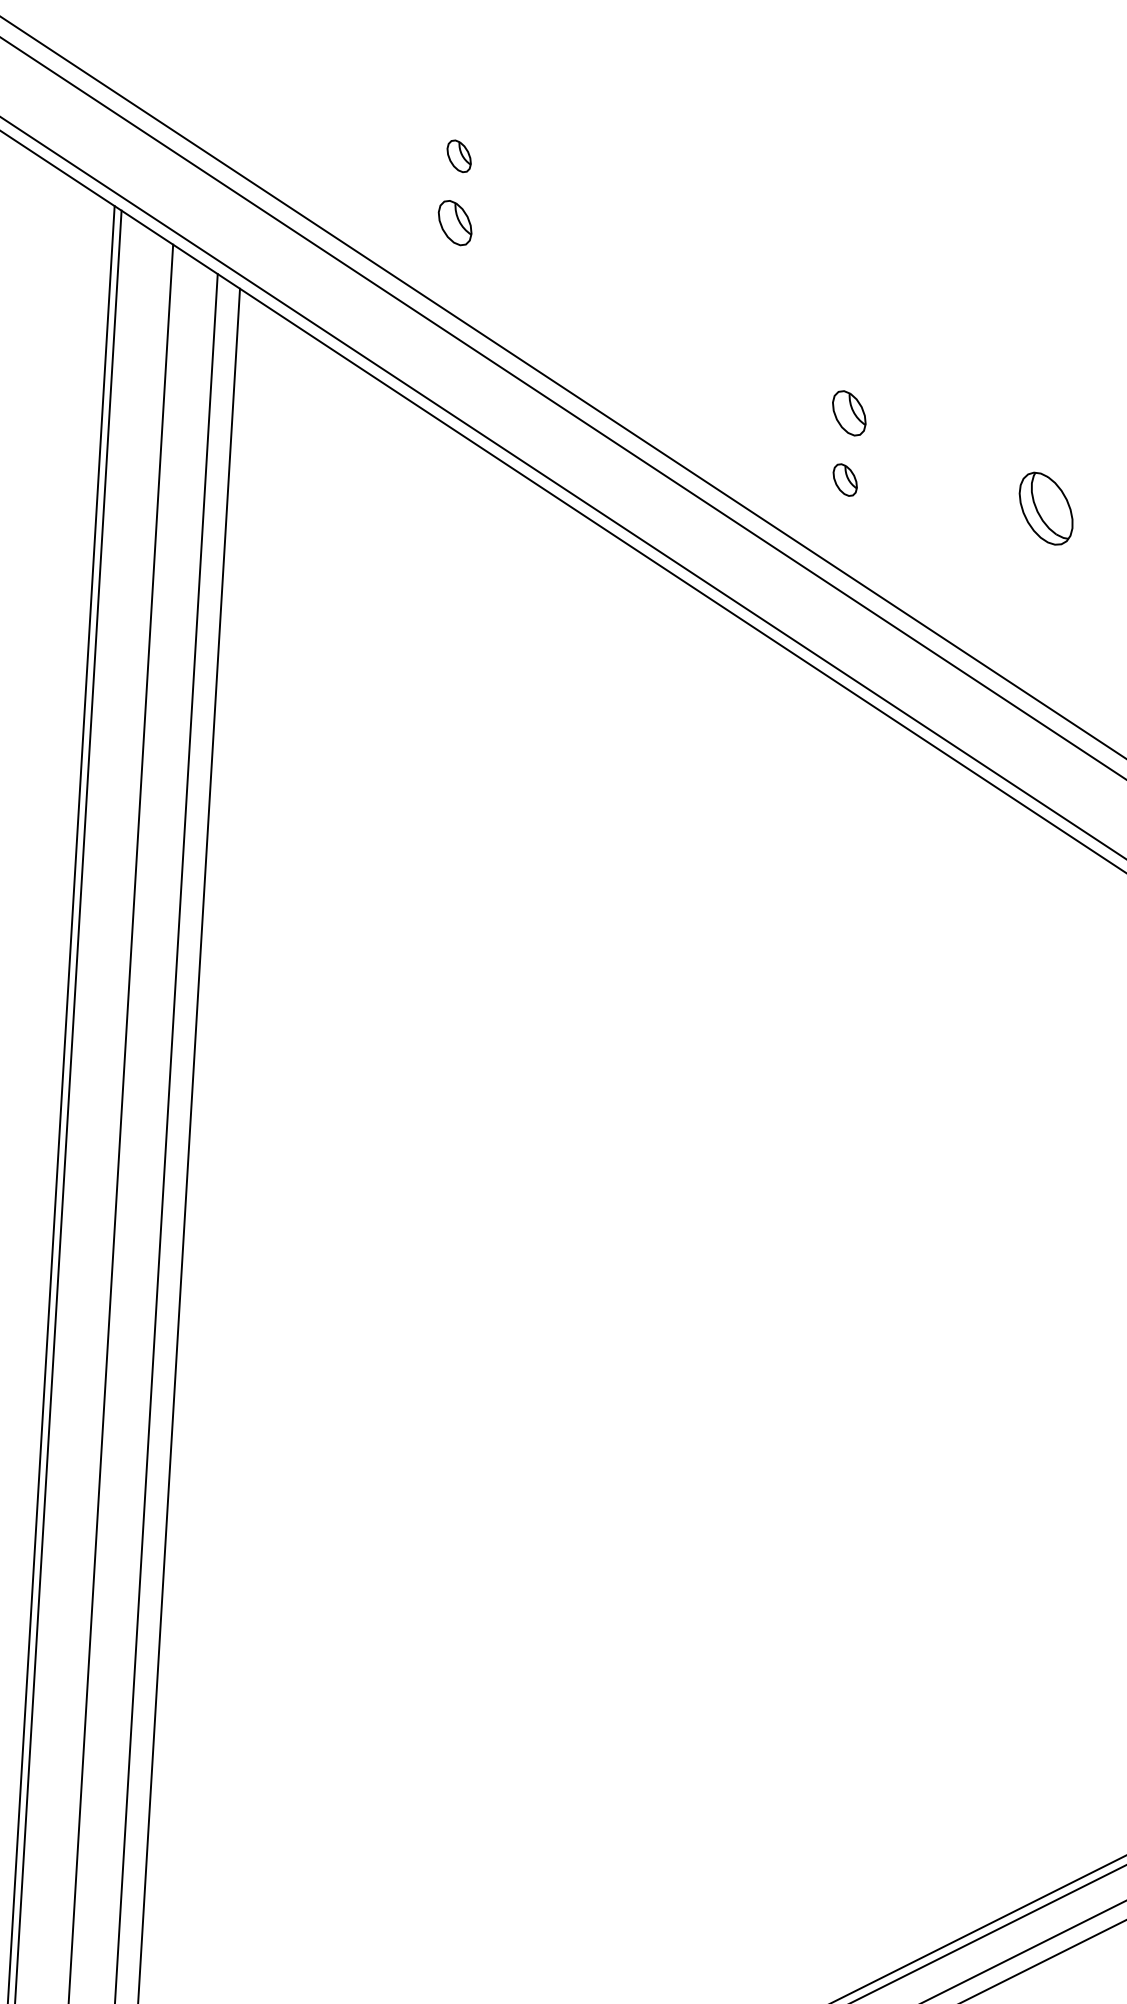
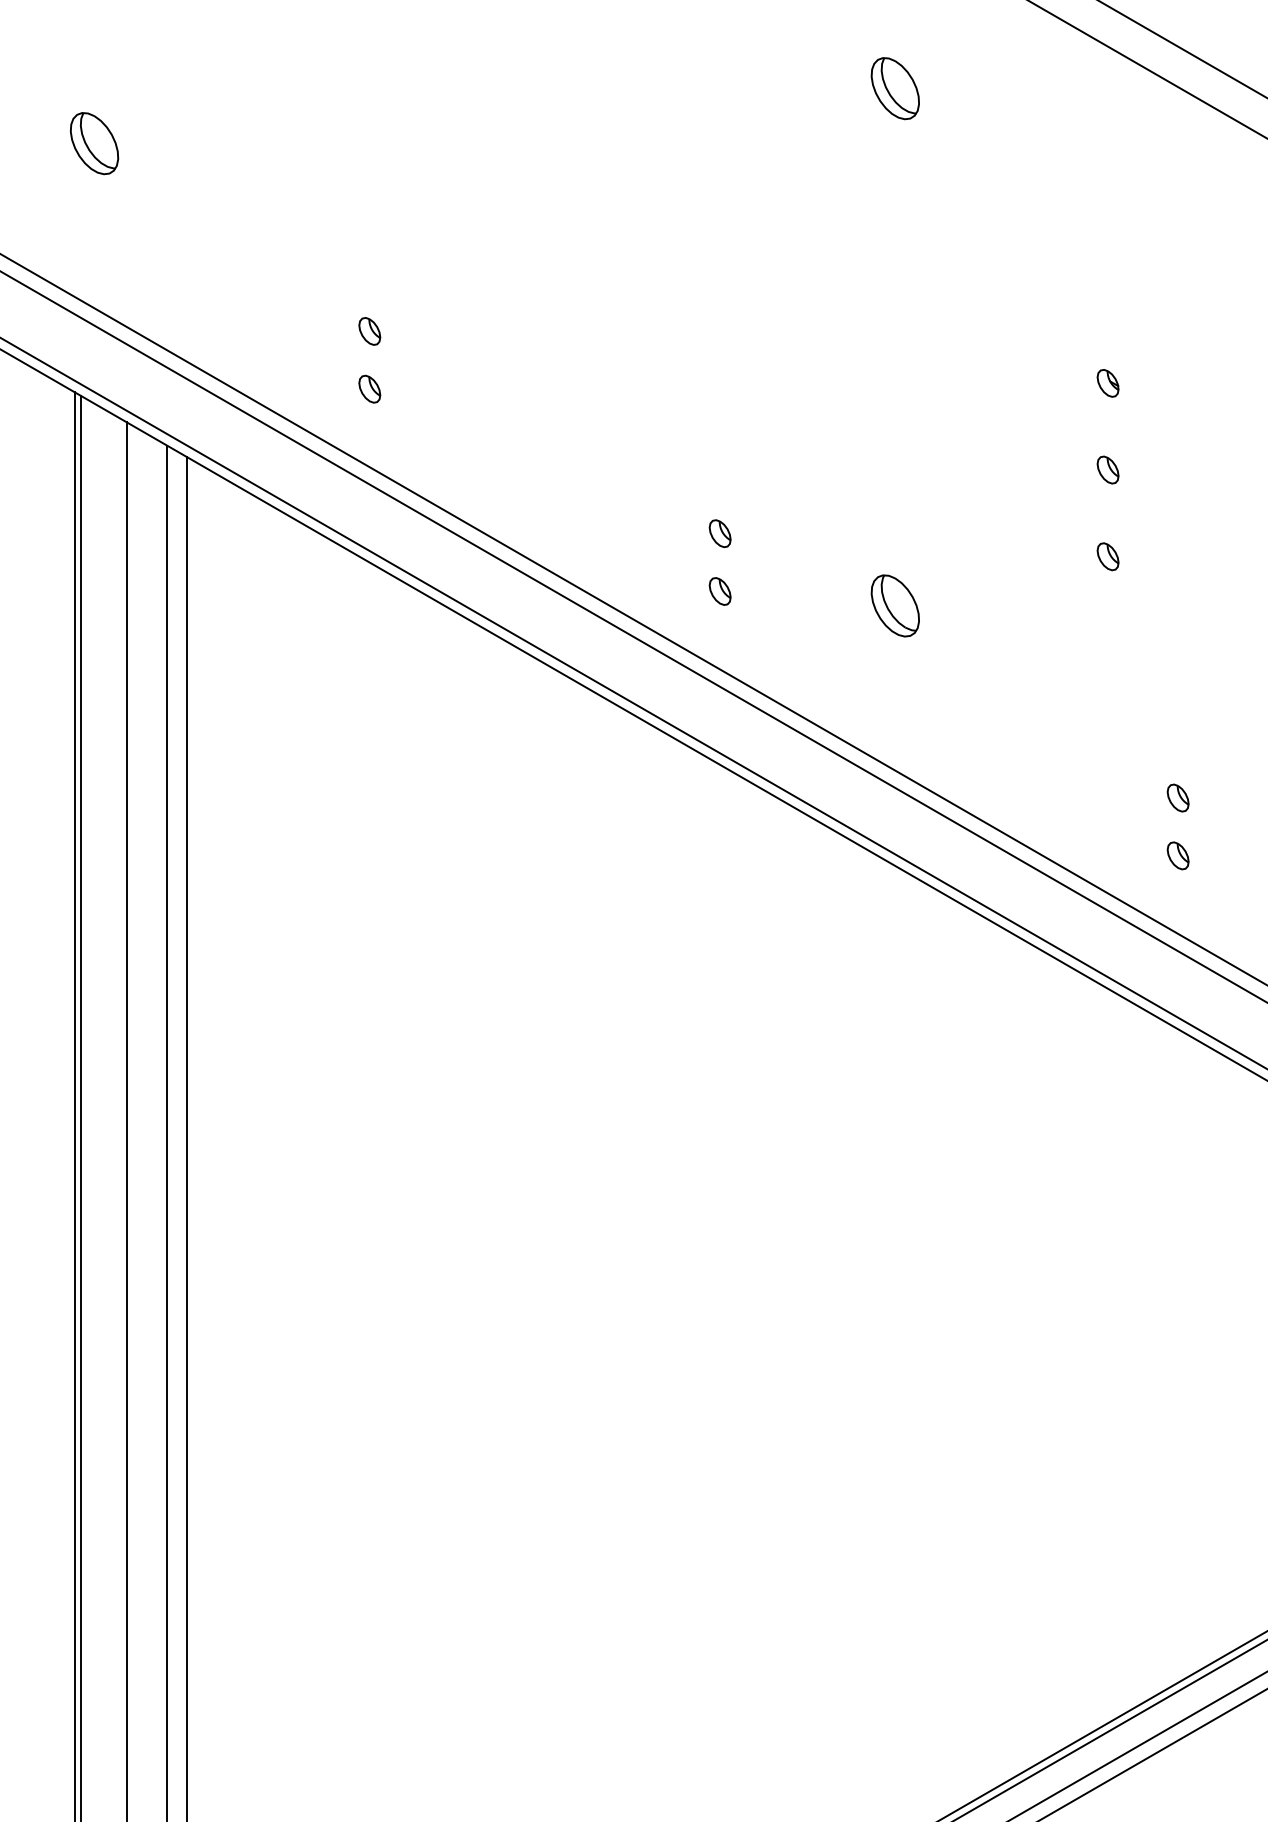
part: (454, 222) -> (369, 388), size x0.71
part: (848, 413) -> (719, 533), size x0.71

